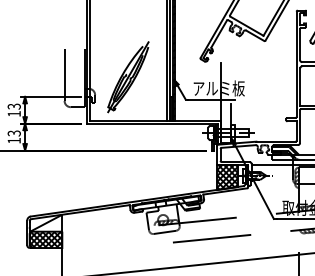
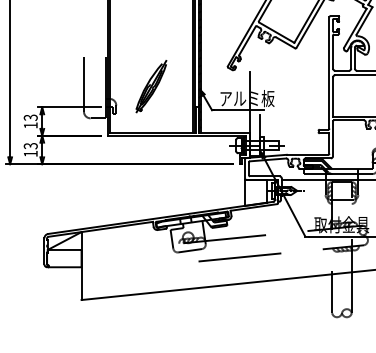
part: (128, 77) -> (151, 86), size x0.7
hatch: (227, 177) -> (256, 192), removed
hatch: (46, 239) -> (64, 258), removed

